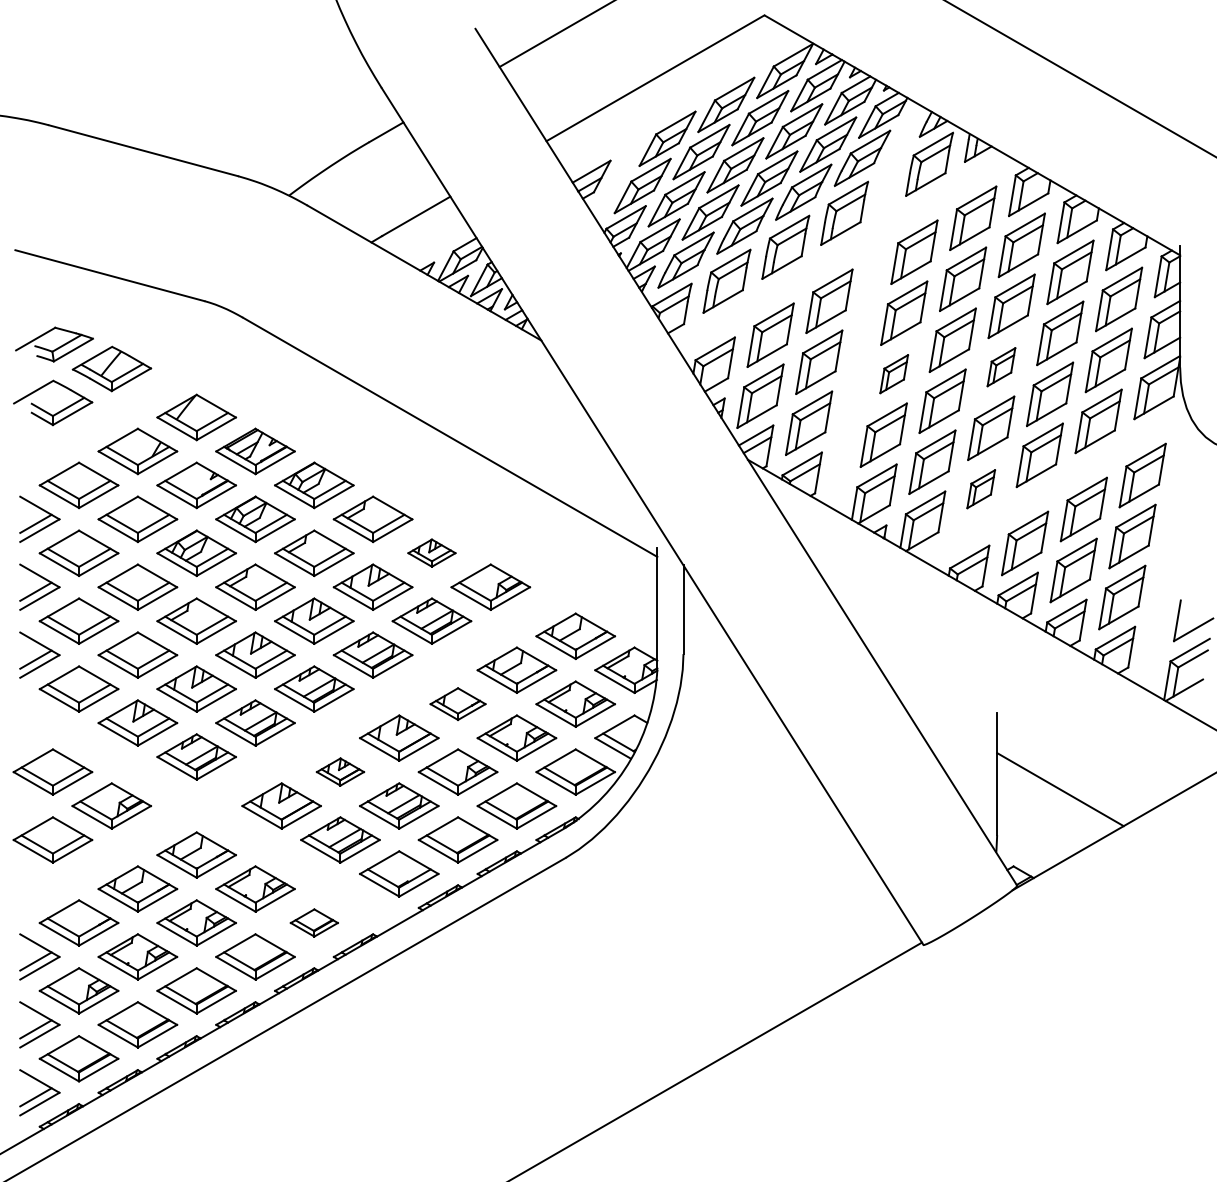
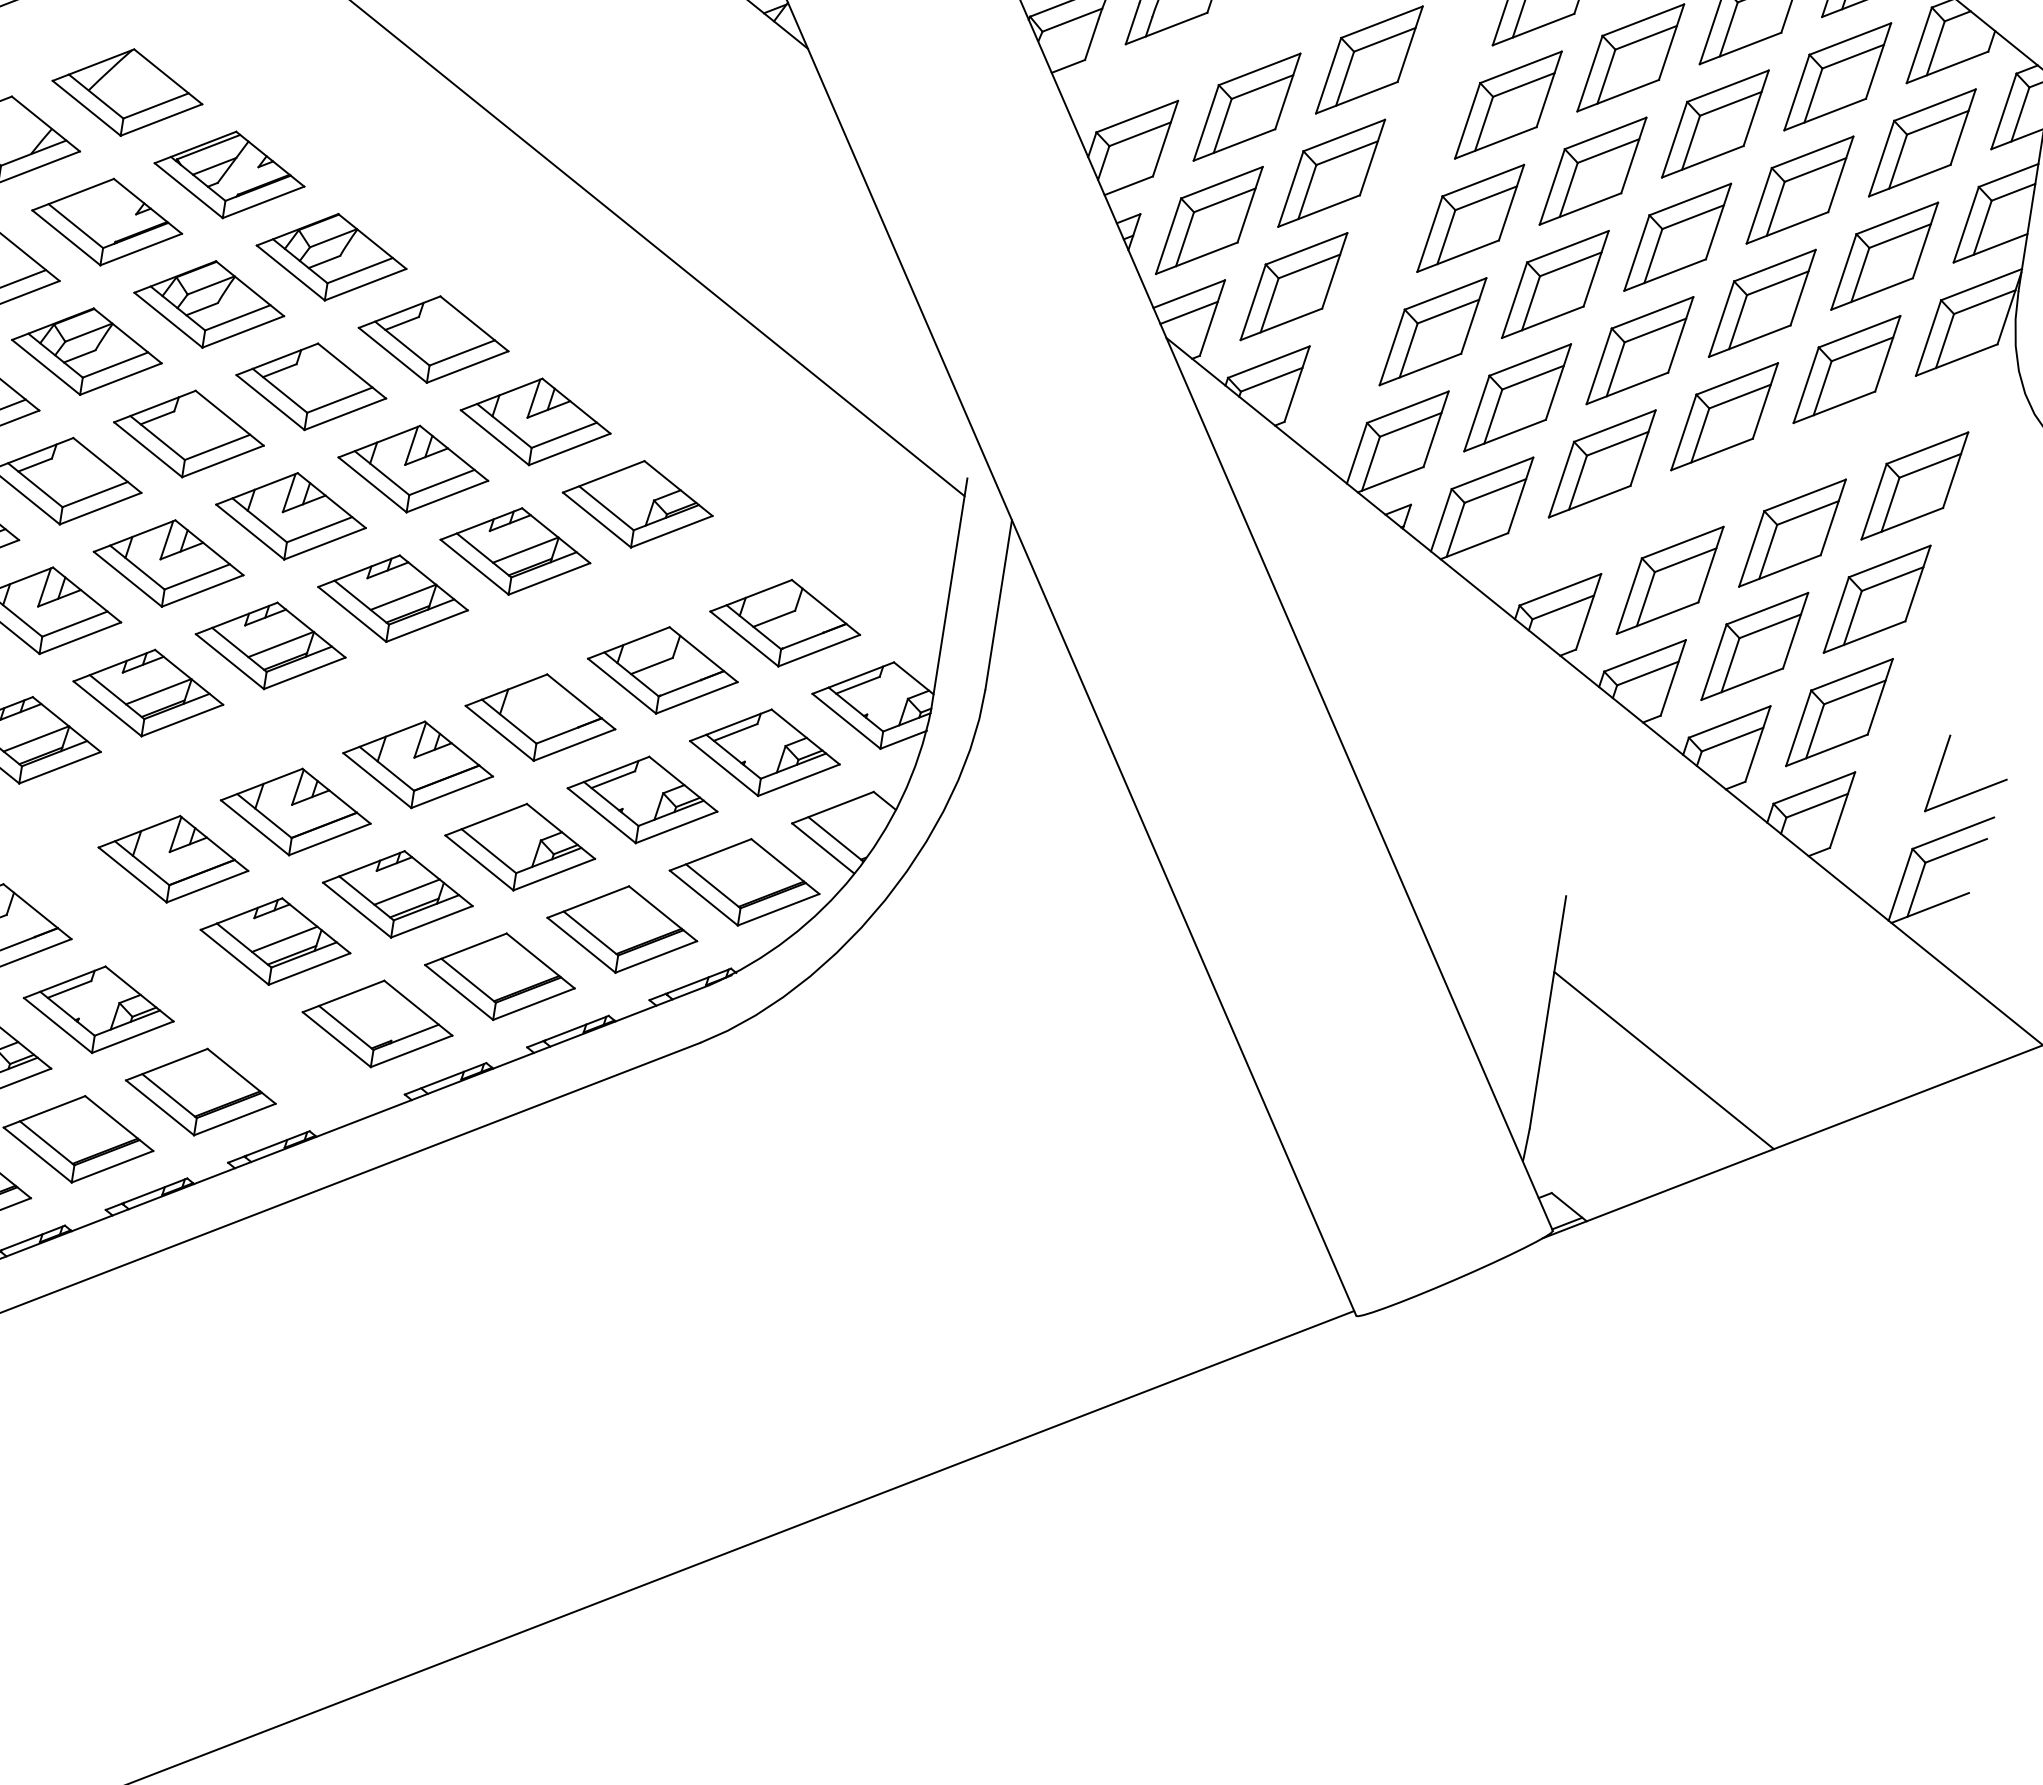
part: (1001, 366) -> (1678, 235), size x1.67
part: (894, 373) -> (1471, 217), size x1.67
part: (981, 488) -> (1603, 462), size x1.67
part: (431, 552) -> (535, 420), size x1.67
part: (457, 703) -> (539, 716), size x1.43
part: (340, 771) -> (296, 810), size x1.67
part: (314, 922) -> (201, 1091), size x1.67

